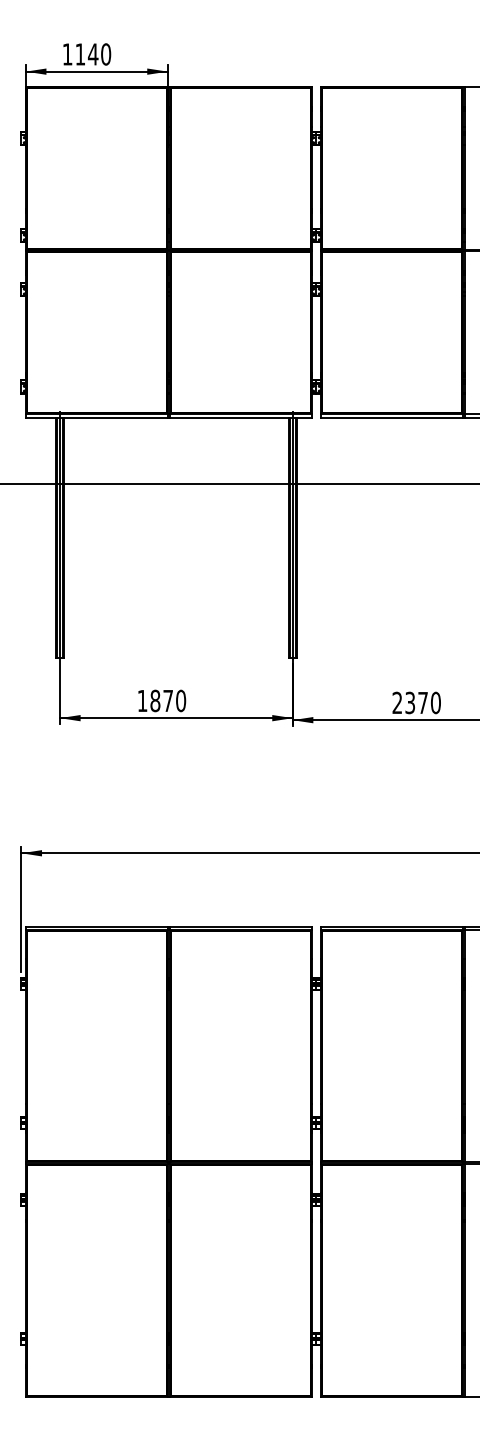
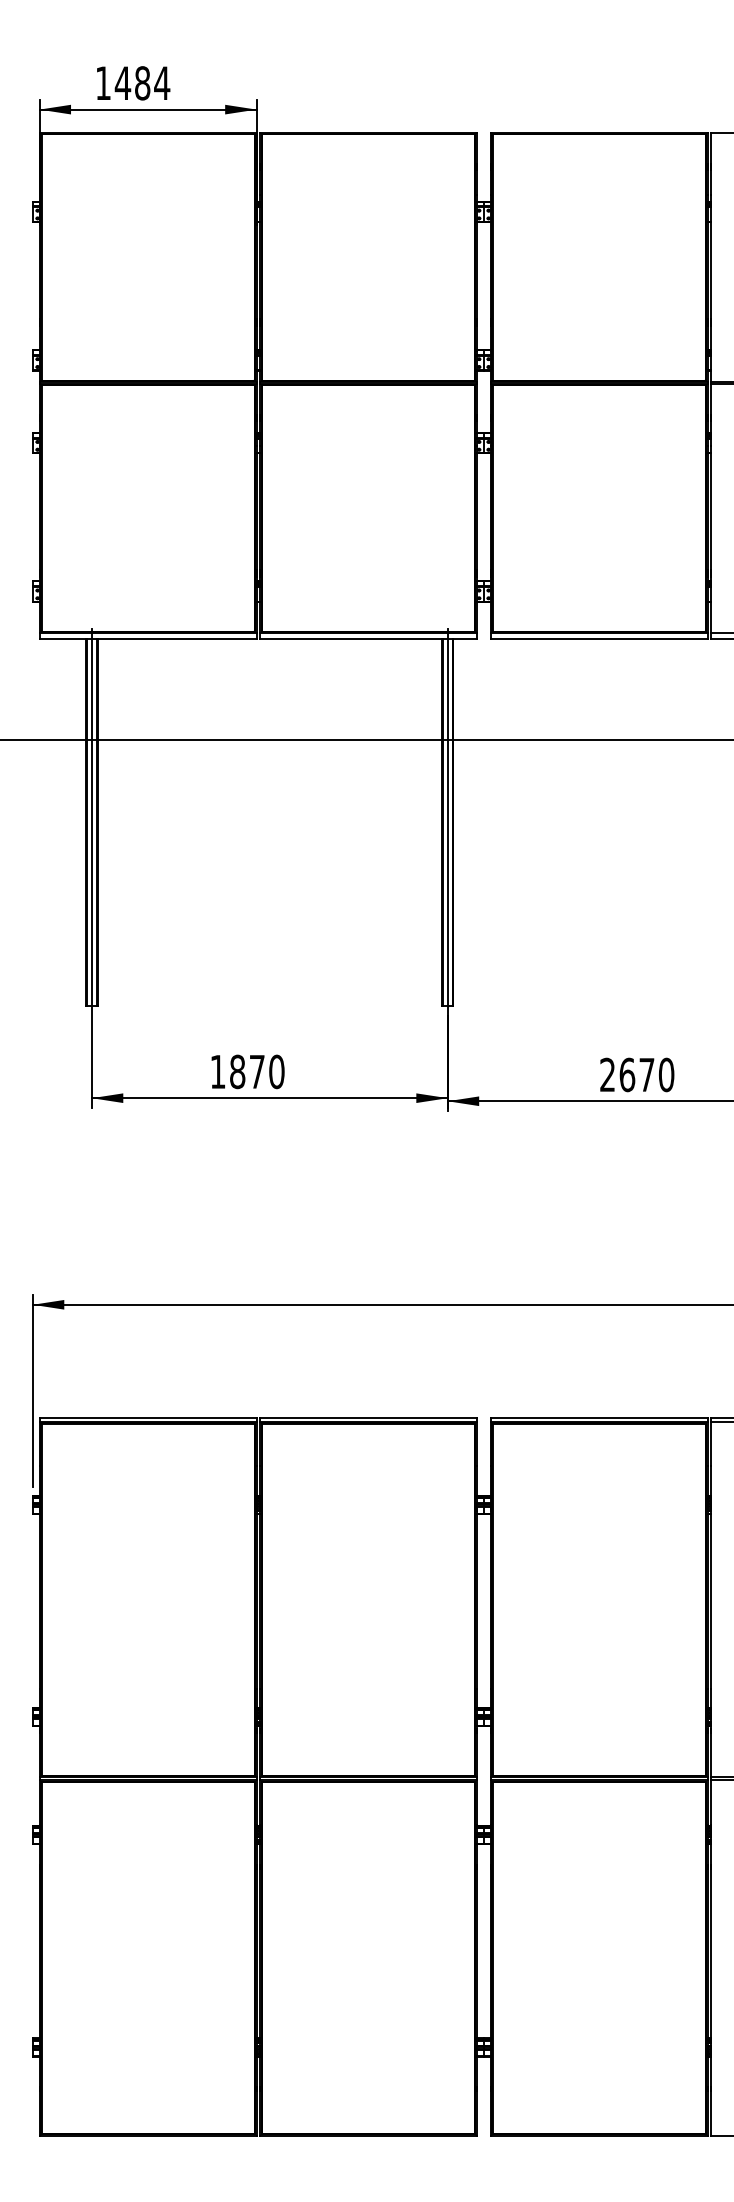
text: (93, 54) -> (142, 83), 1140 -> 1484
text: (410, 702) -> (627, 1074), 2370 -> 2670

